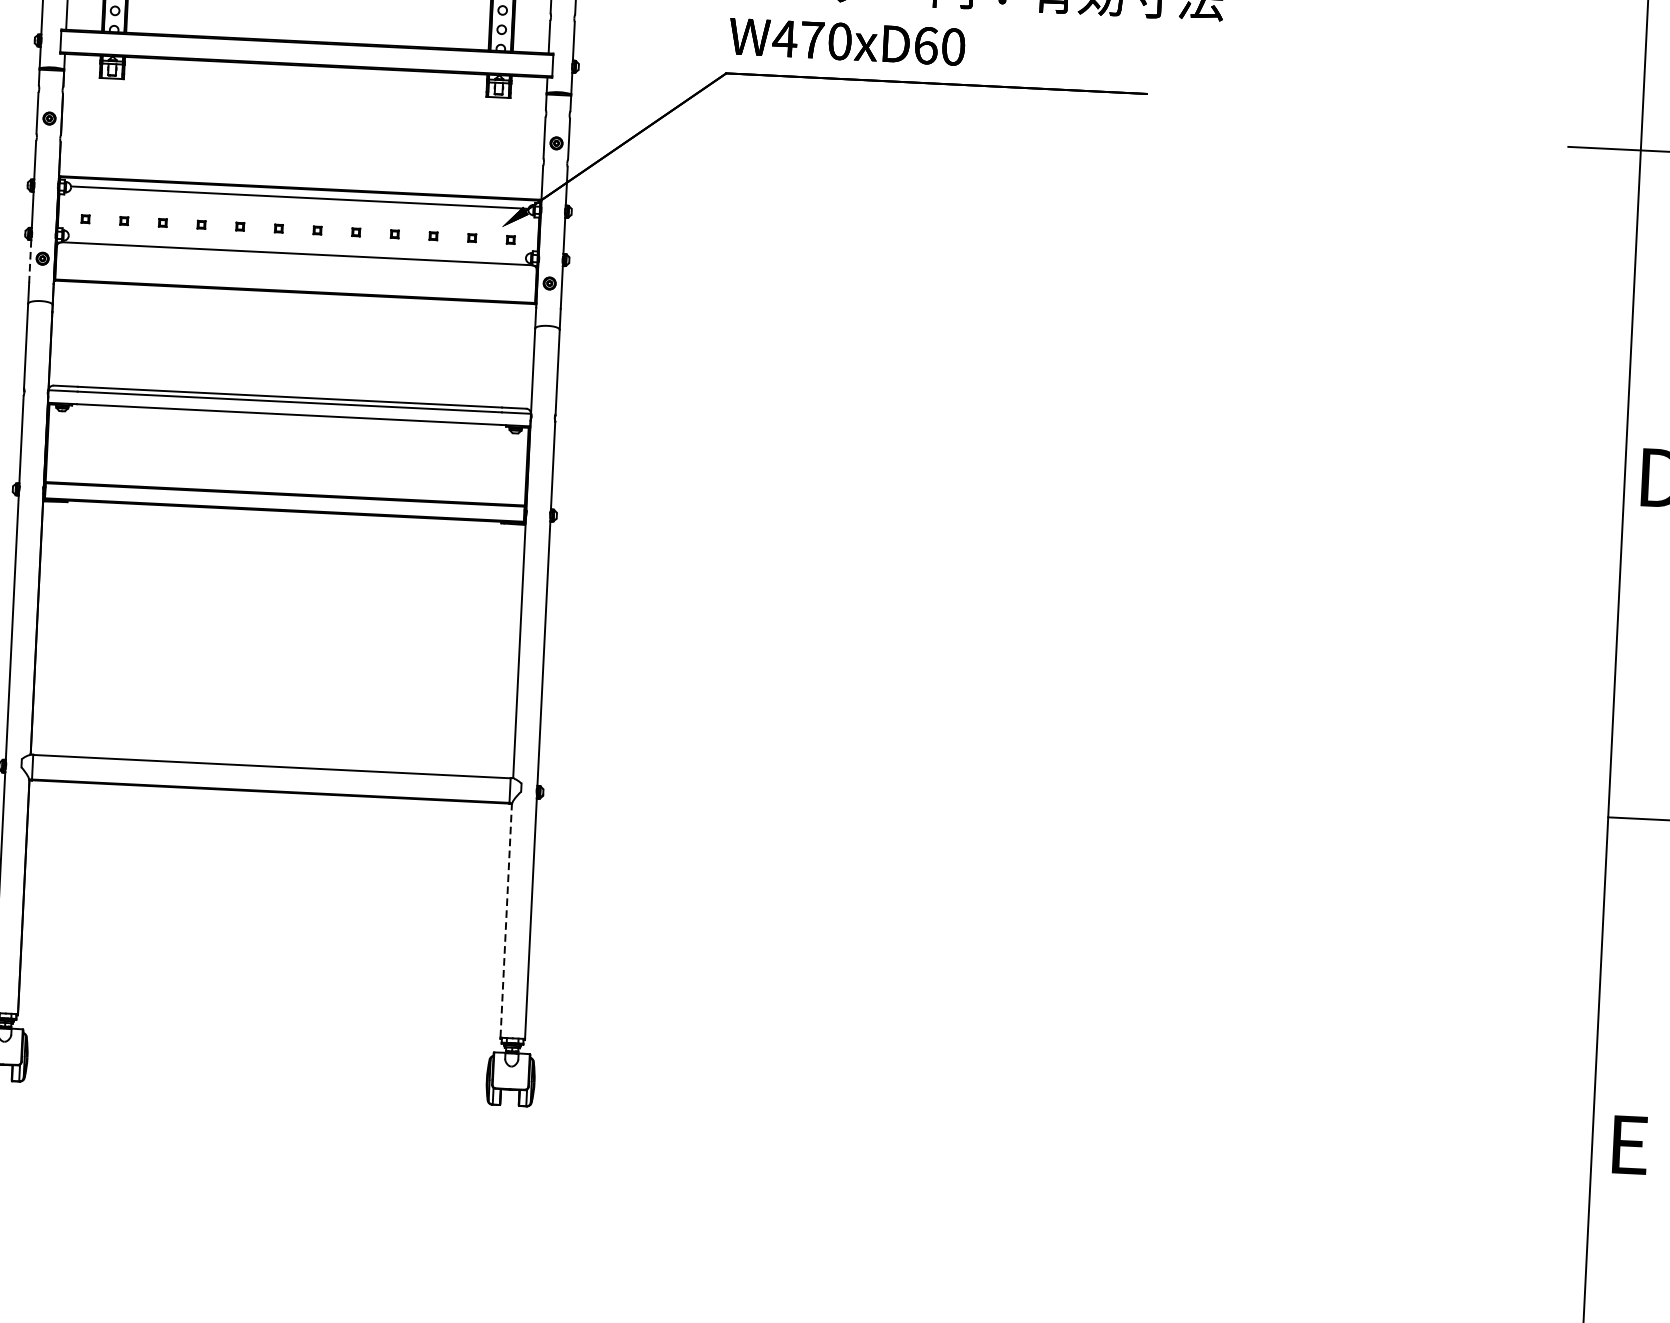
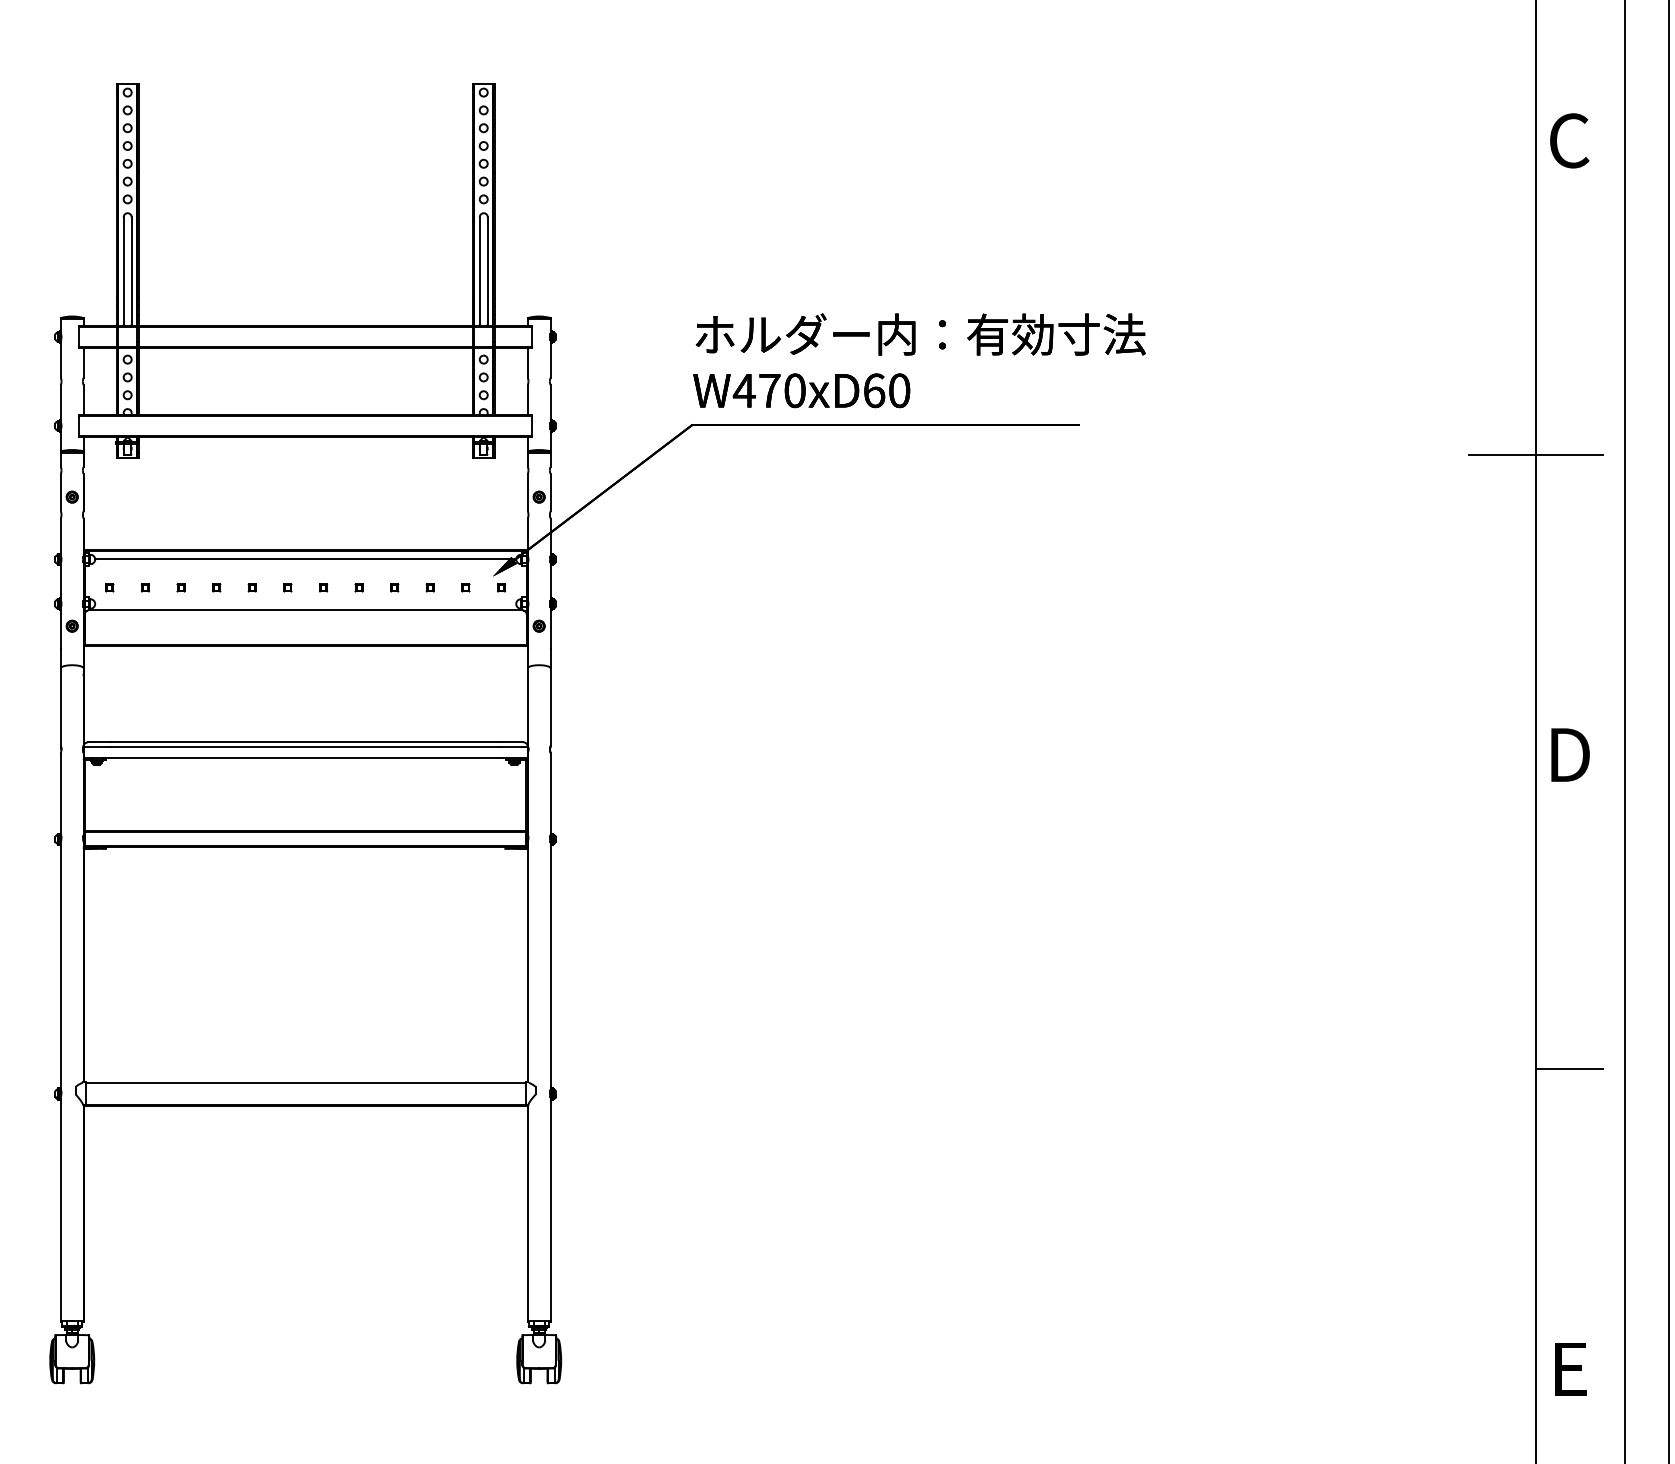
line: (29, 261) -> (60, 629), dashed -> solid
line: (505, 920) -> (527, 1213), dashed -> solid

